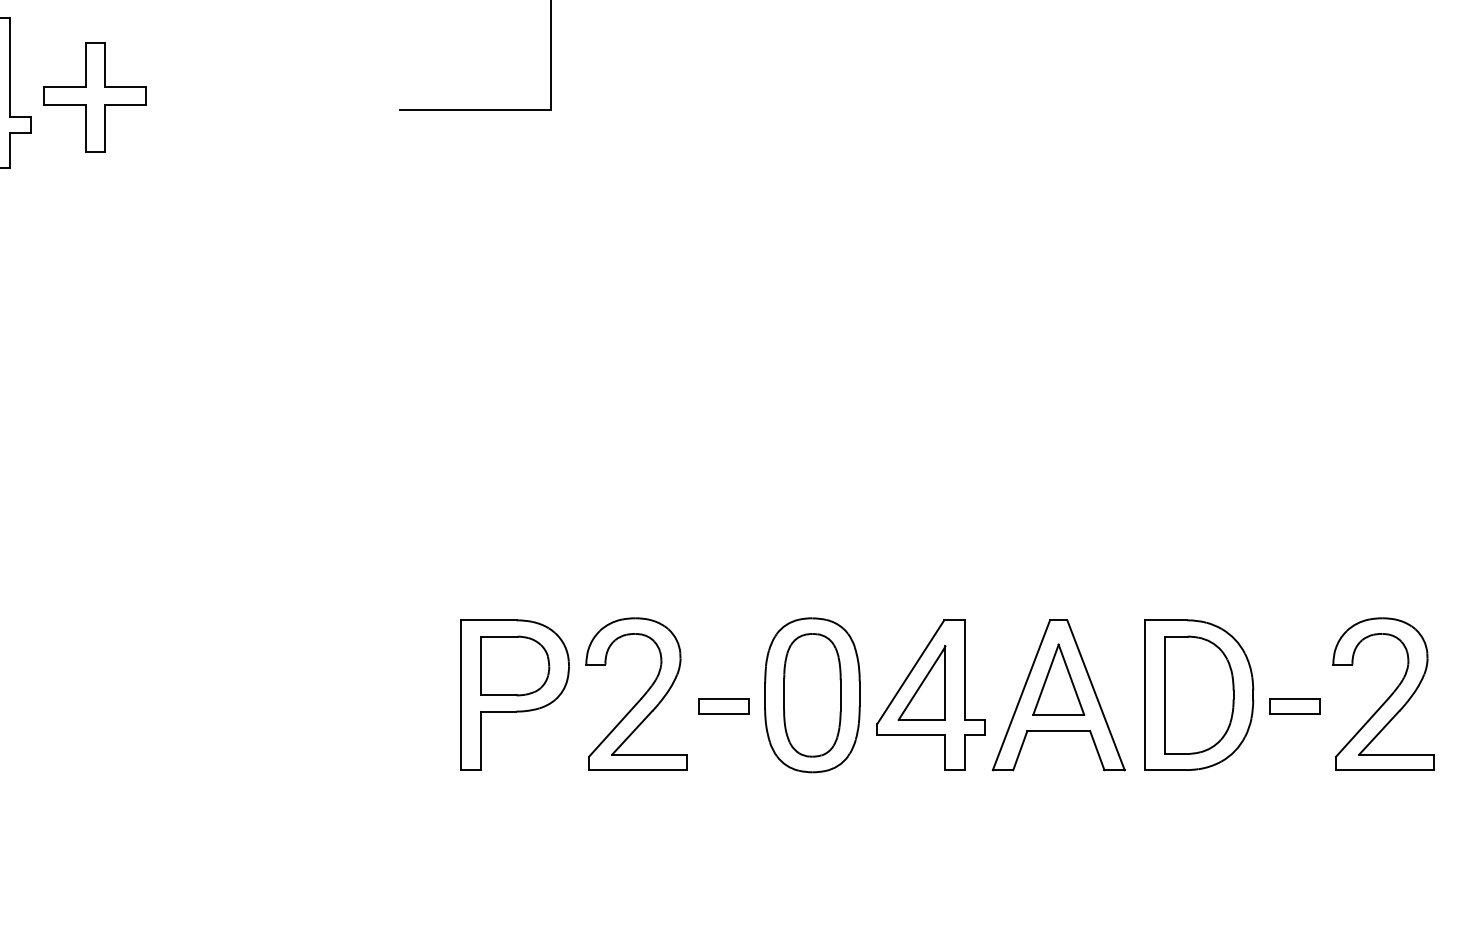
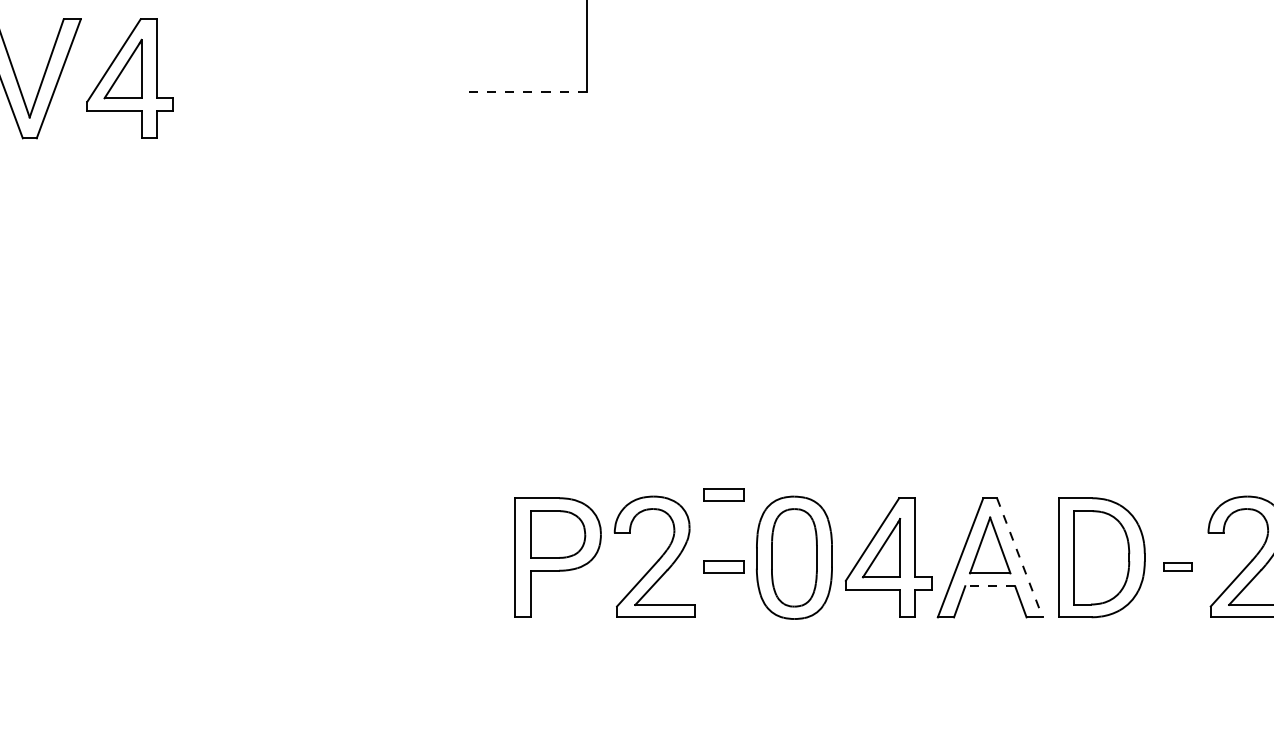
part: (95, 97) -> (224, 82), removed
line: (475, 109) -> (526, 92), solid -> dashed
part: (723, 615) -> (723, 494), added
line: (1095, 694) -> (1019, 557), solid -> dashed
part: (1294, 706) -> (1177, 566), size x0.7
line: (1059, 731) -> (990, 586), solid -> dashed

